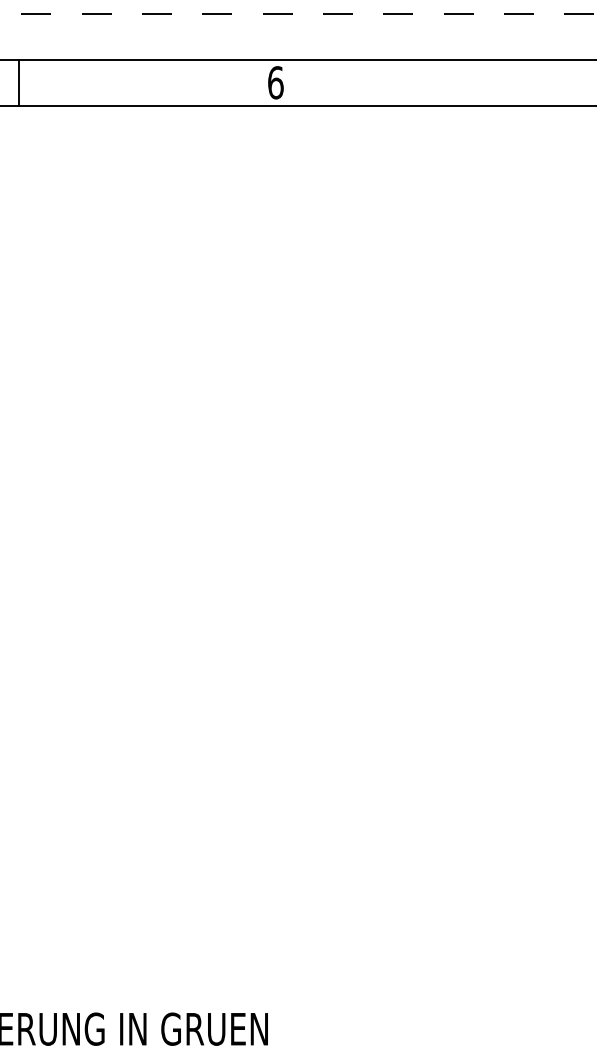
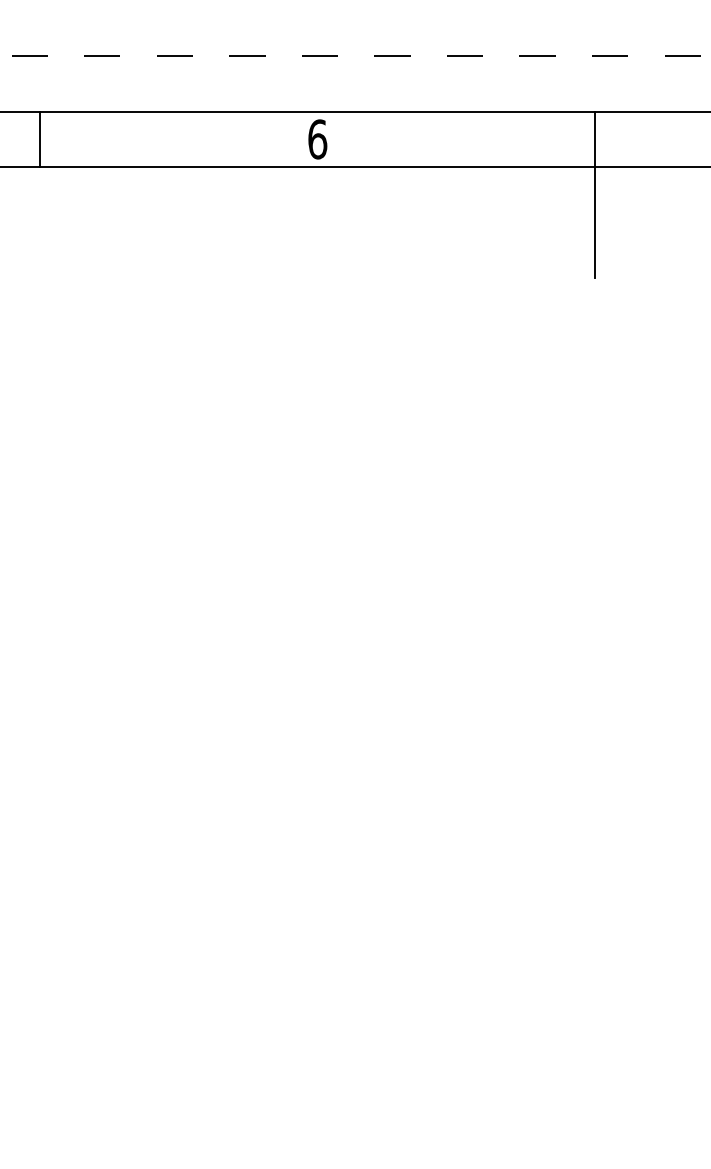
line: (19, 82) -> (40, 139), moved
line: (506, 128) -> (595, 194), added

